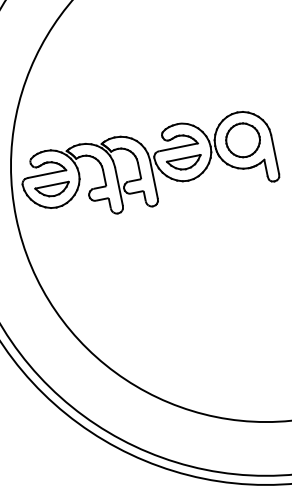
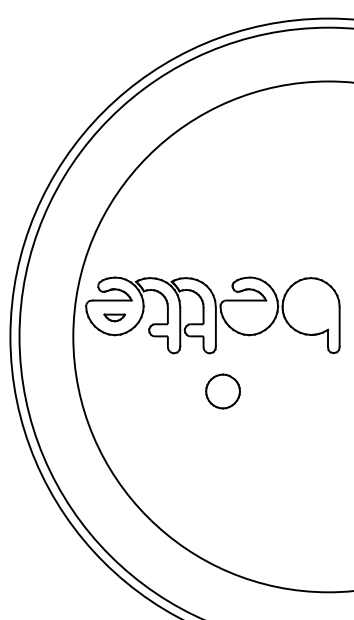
part: (242, 140) -> (222, 391), moved
part: (184, 163) -> (249, 317), removed
part: (52, 190) -> (114, 317), size x0.6

